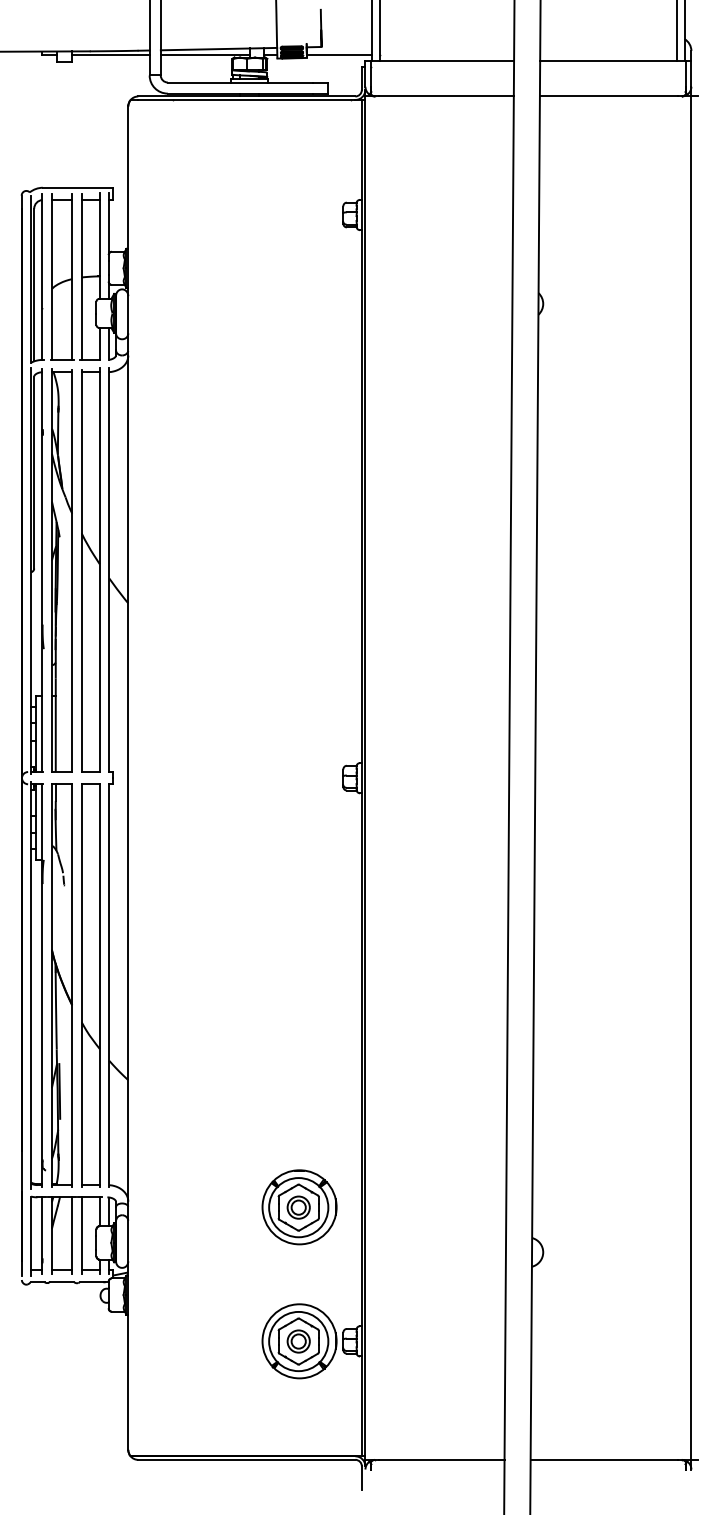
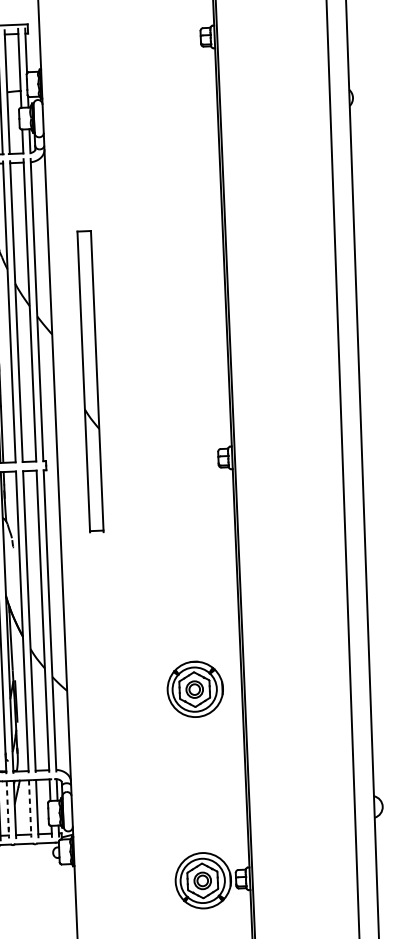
part: (176, 668) -> (90, 381), added
part: (299, 1207) -> (195, 689), moved
line: (42, 1236) -> (7, 810), solid -> dashed
line: (72, 1236) -> (30, 809), solid -> dashed

